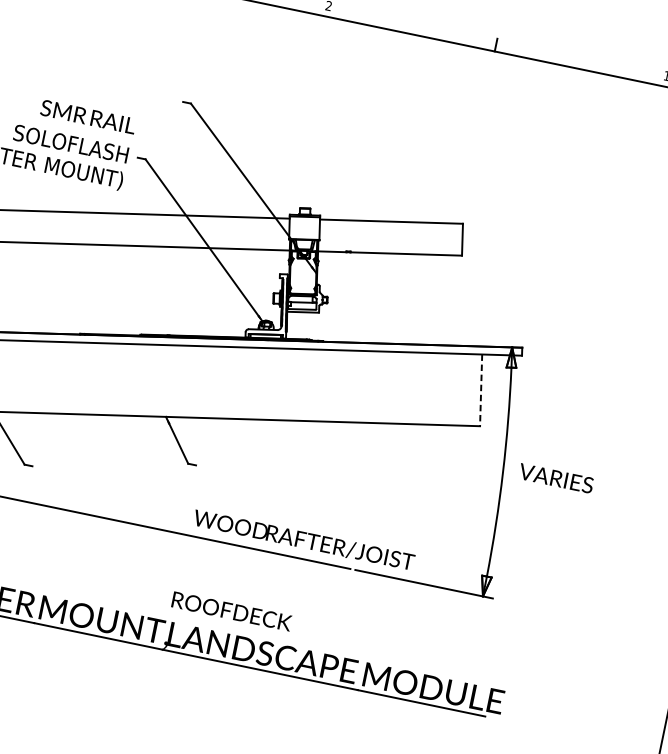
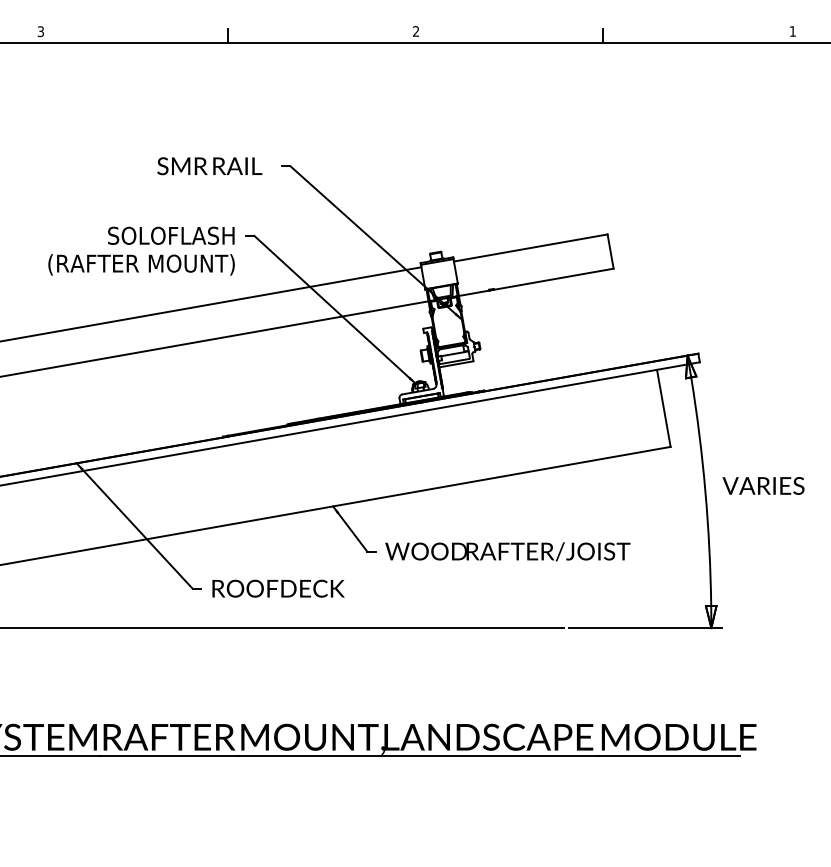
text: (88, 117) -> (209, 166), moved
line: (480, 390) -> (663, 408), dashed -> solid
text: (303, 540) -> (507, 551), moved
text: (231, 611) -> (278, 588), moved

